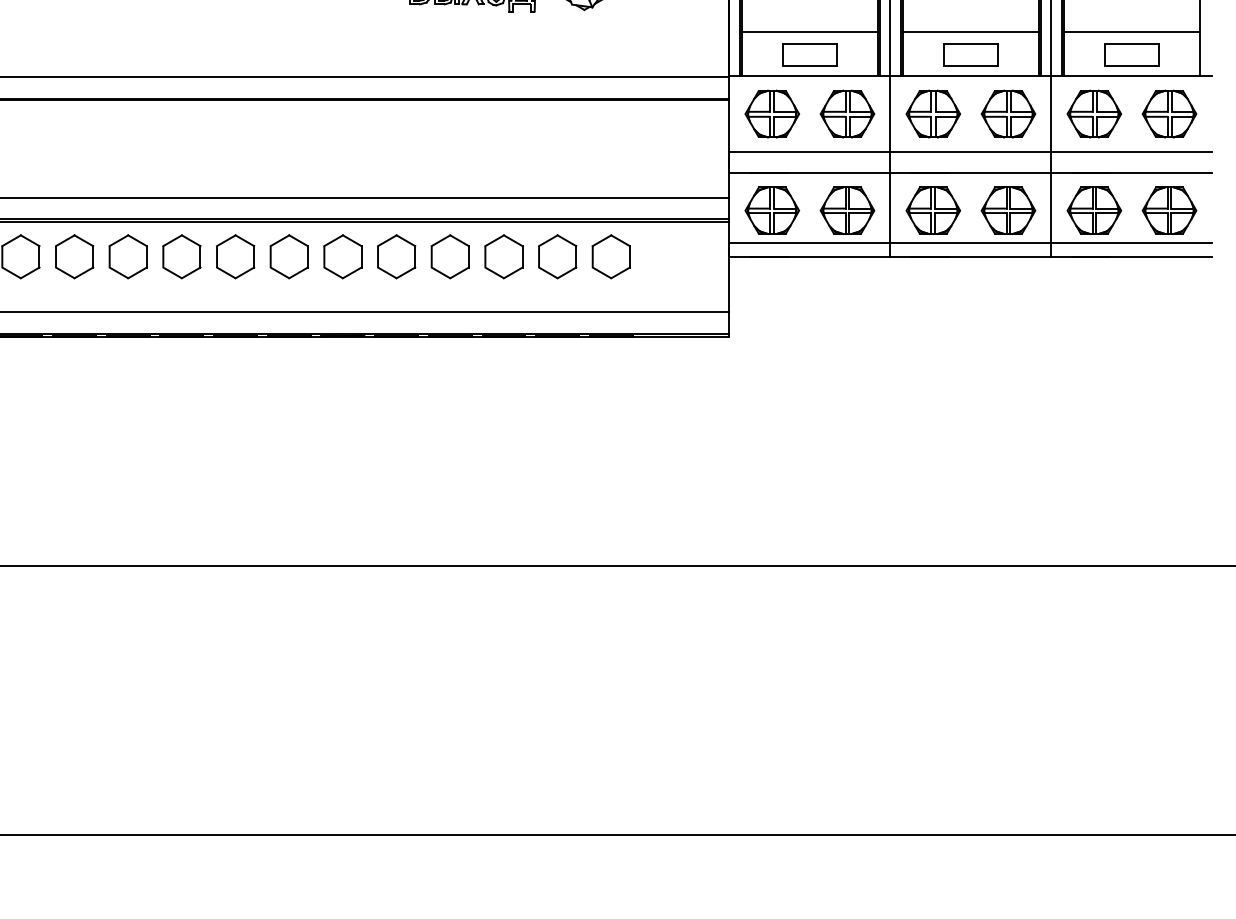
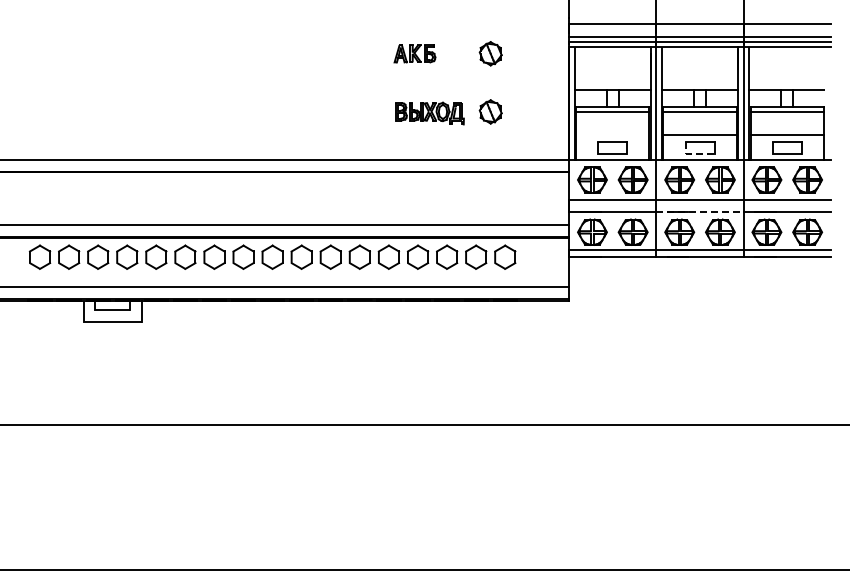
line: (809, 31) -> (612, 135), removed
line: (960, 65) -> (694, 153), solid -> dashed
line: (971, 172) -> (700, 211), solid -> dashed

